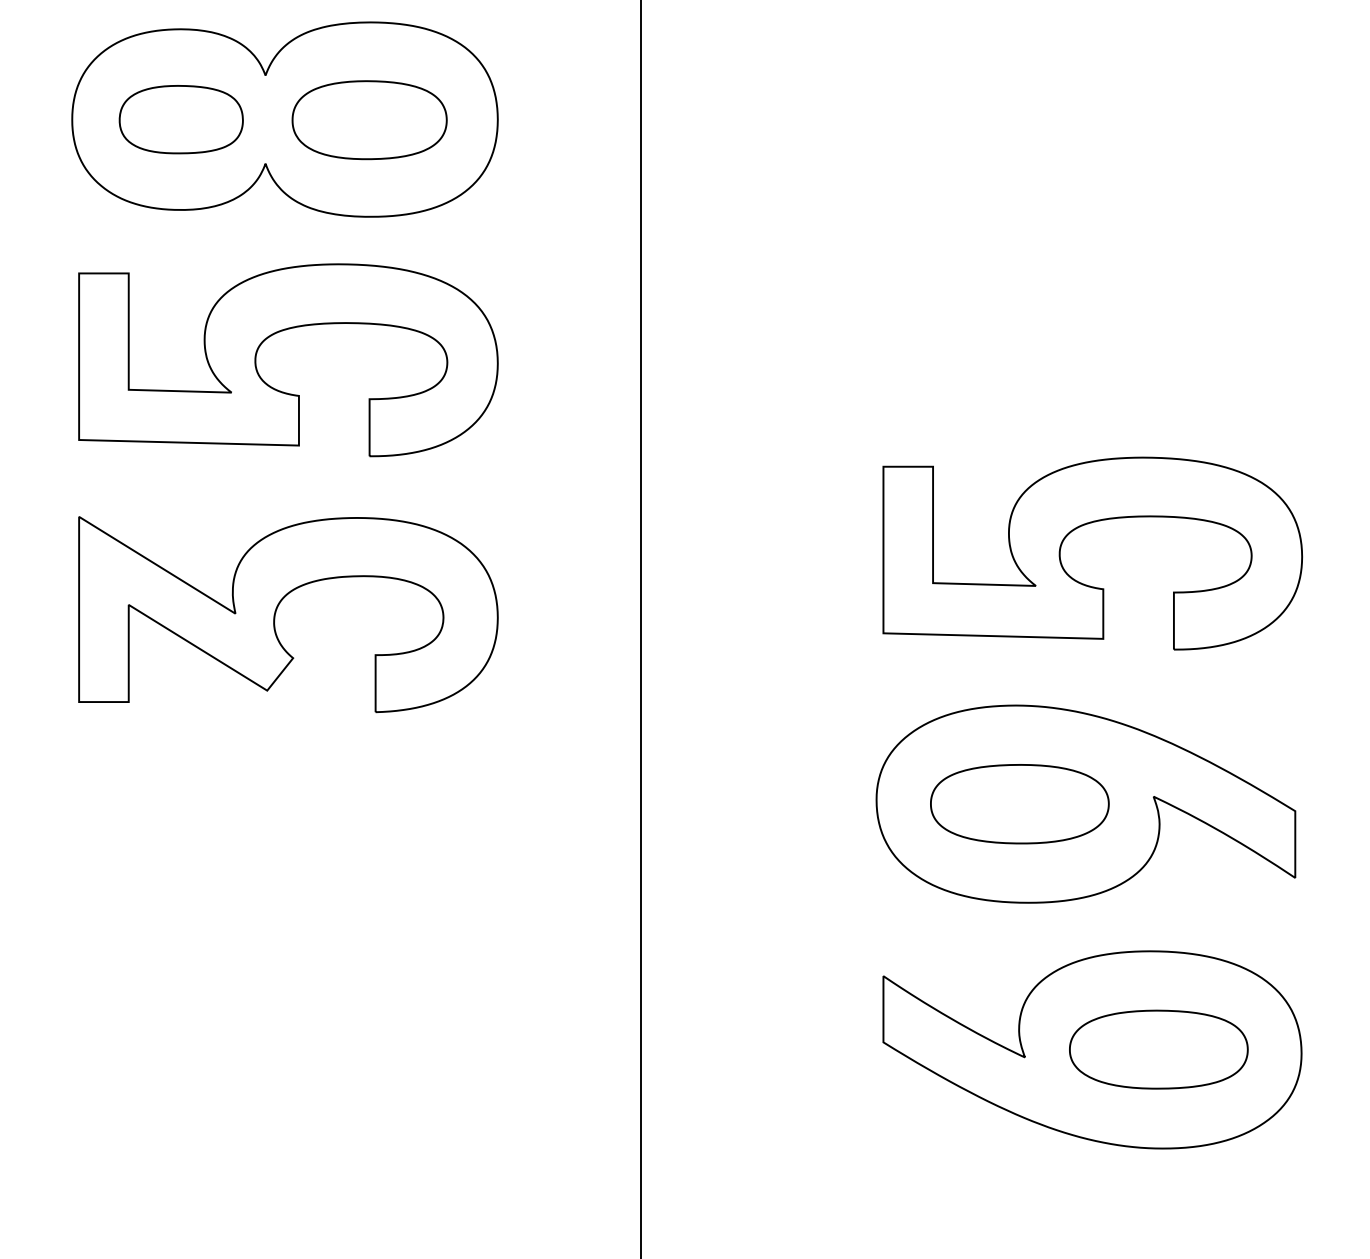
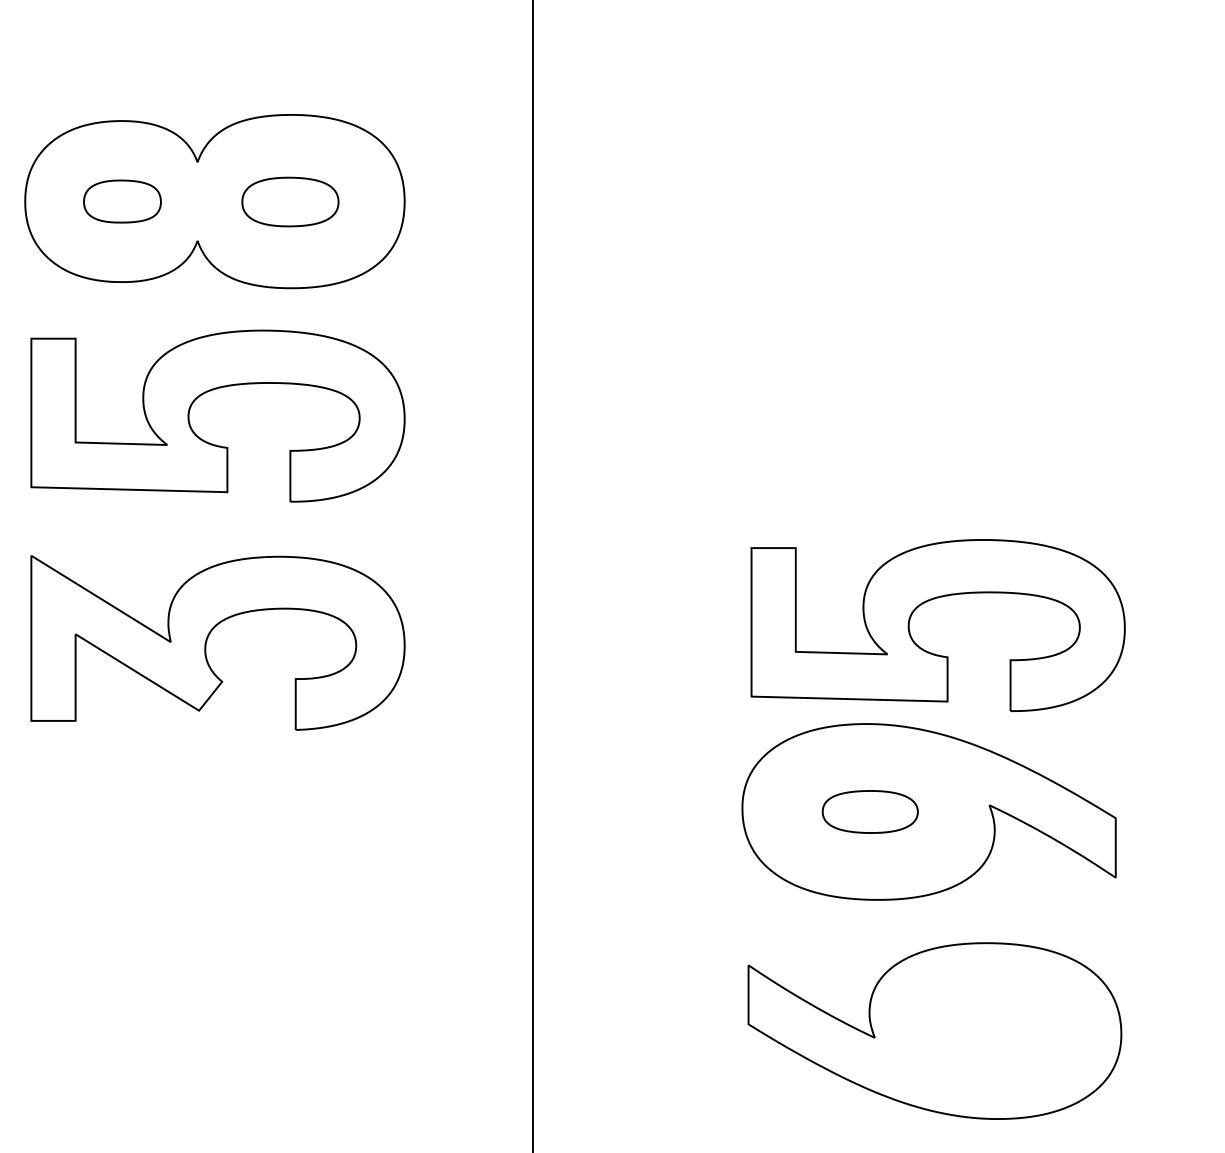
part: (181, 119) -> (122, 201), size x0.7
part: (369, 119) -> (290, 201), size x0.7
part: (1083, 526) -> (929, 601), moved
part: (1020, 803) -> (870, 811), size x0.6
part: (1159, 1049) -> (994, 1030), removed

